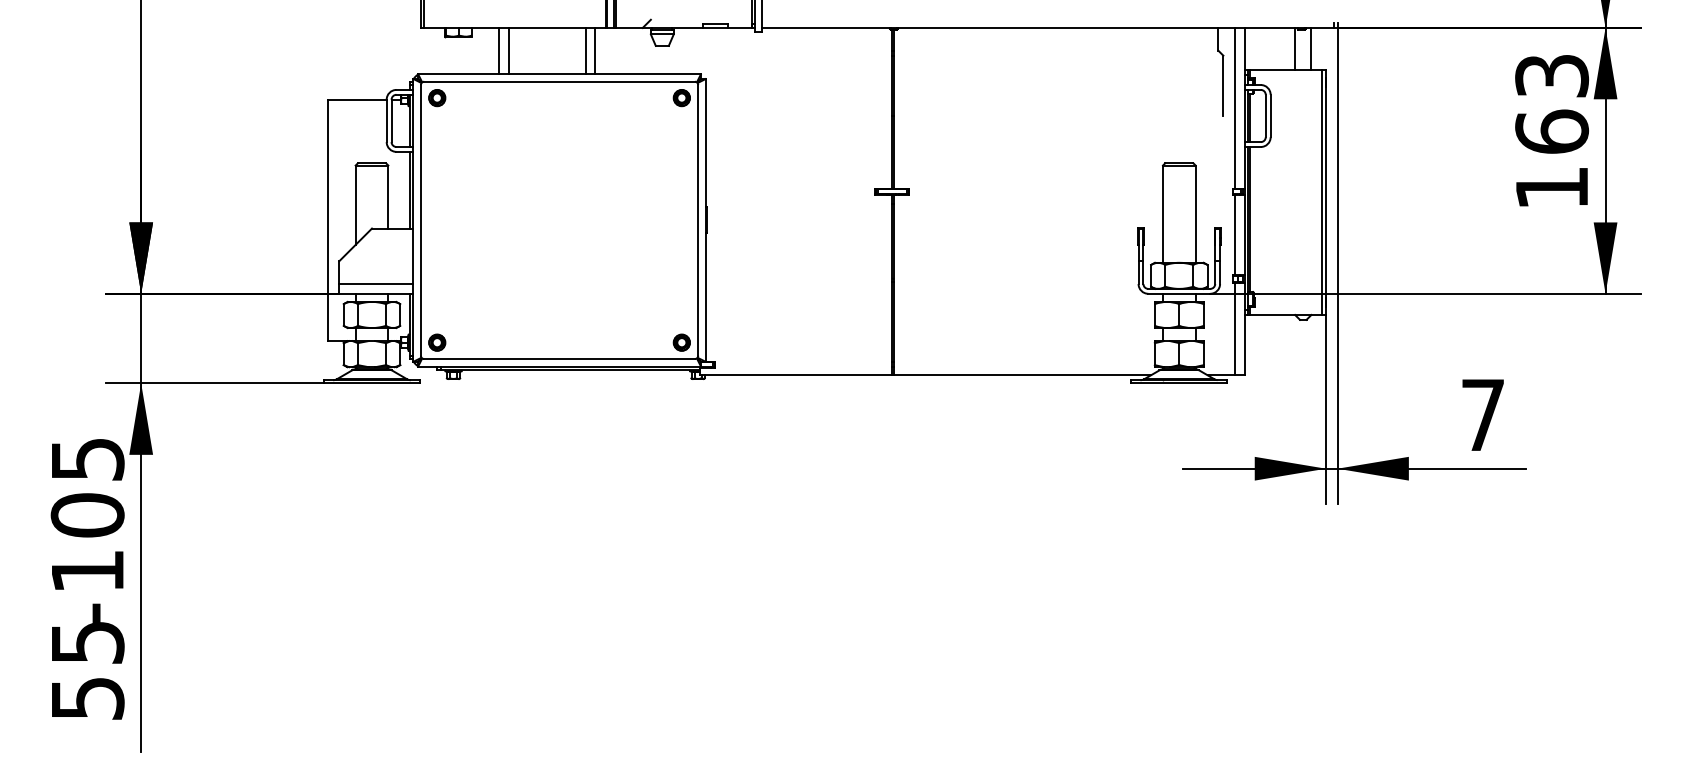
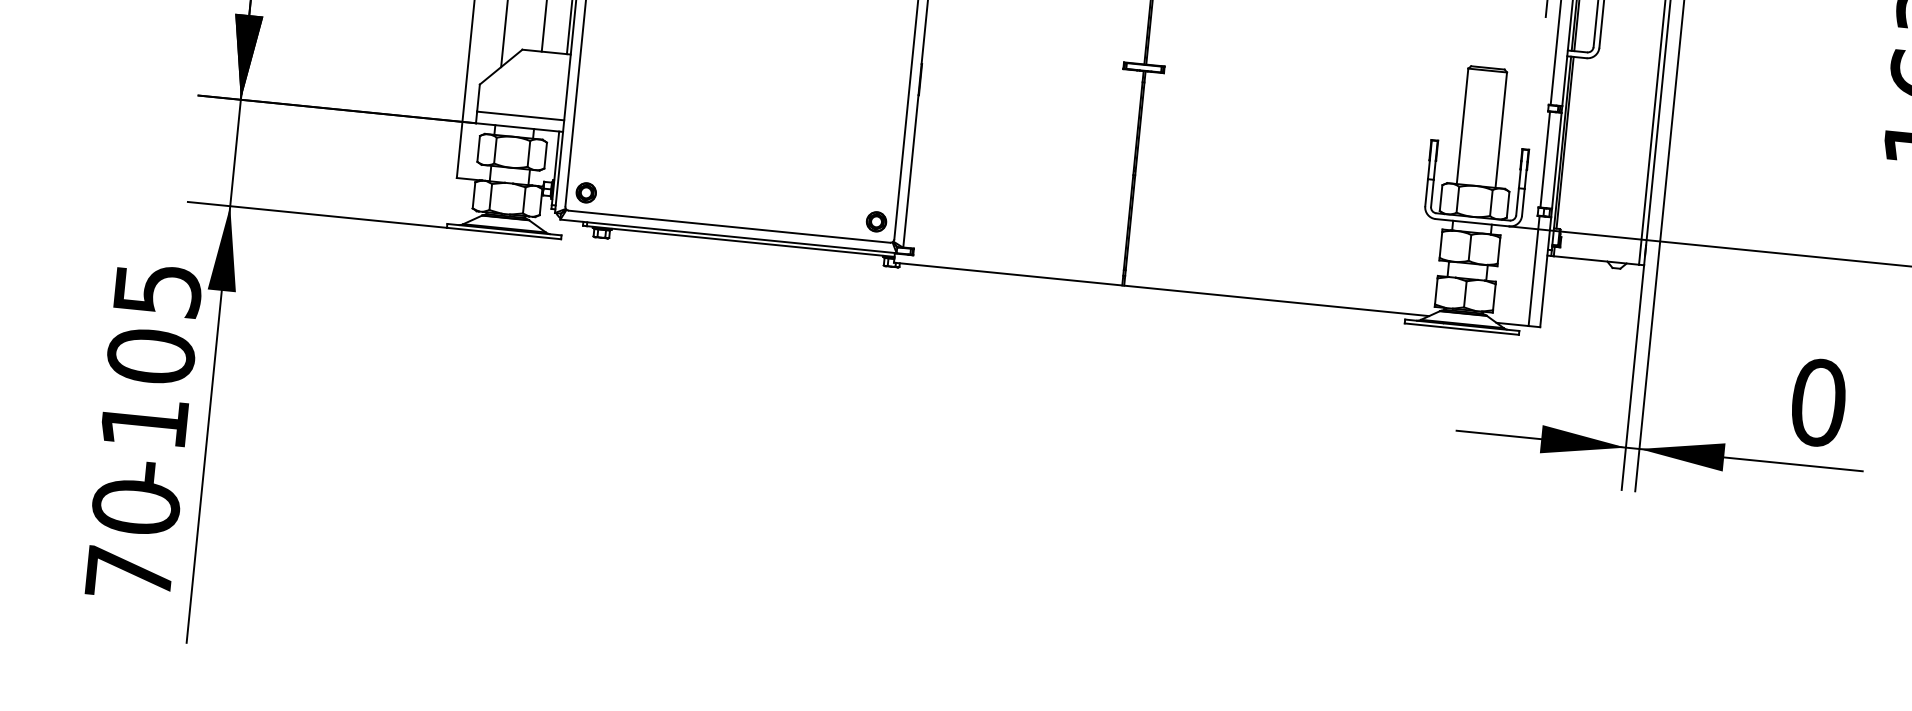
text: (1483, 415) -> (1818, 403), 7 -> 0
text: (87, 669) -> (132, 539), 55 -> 70

